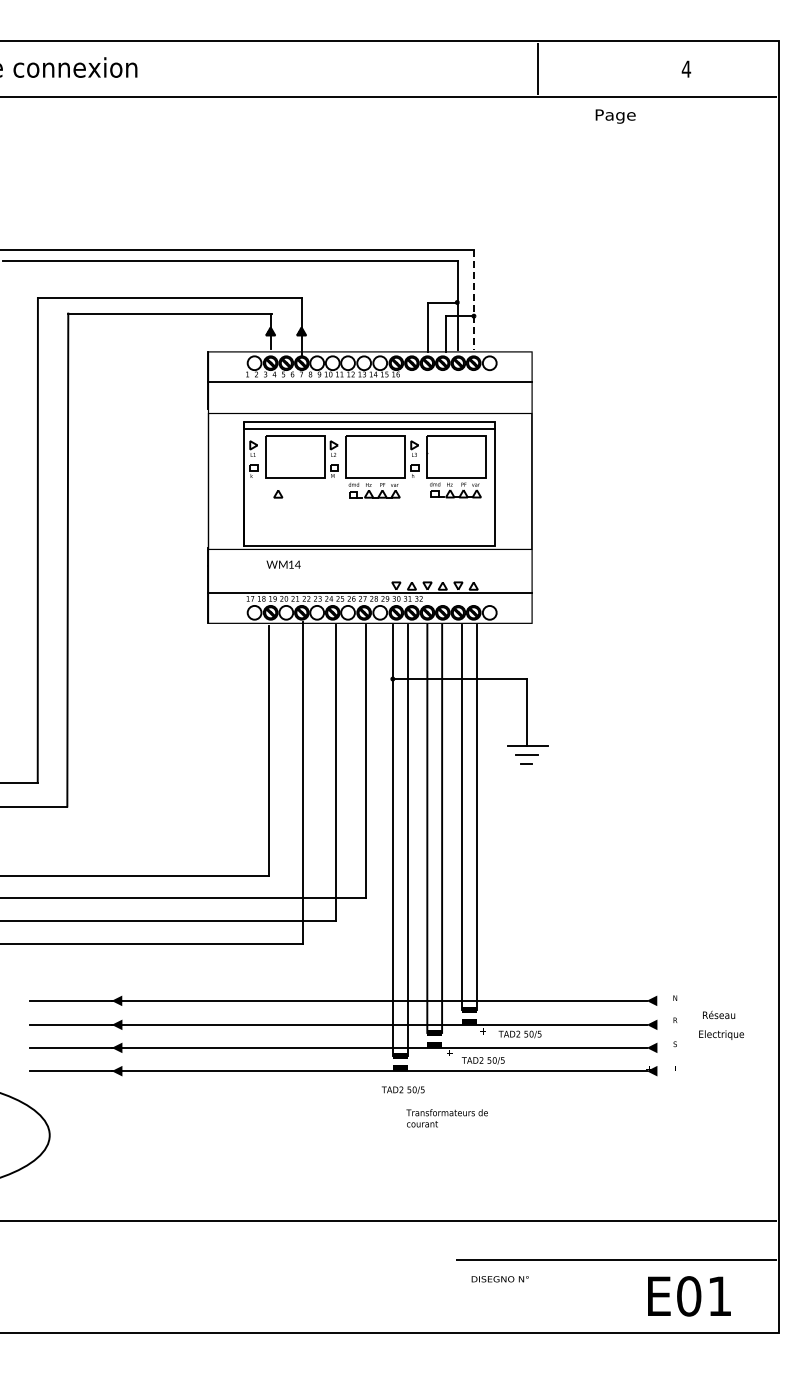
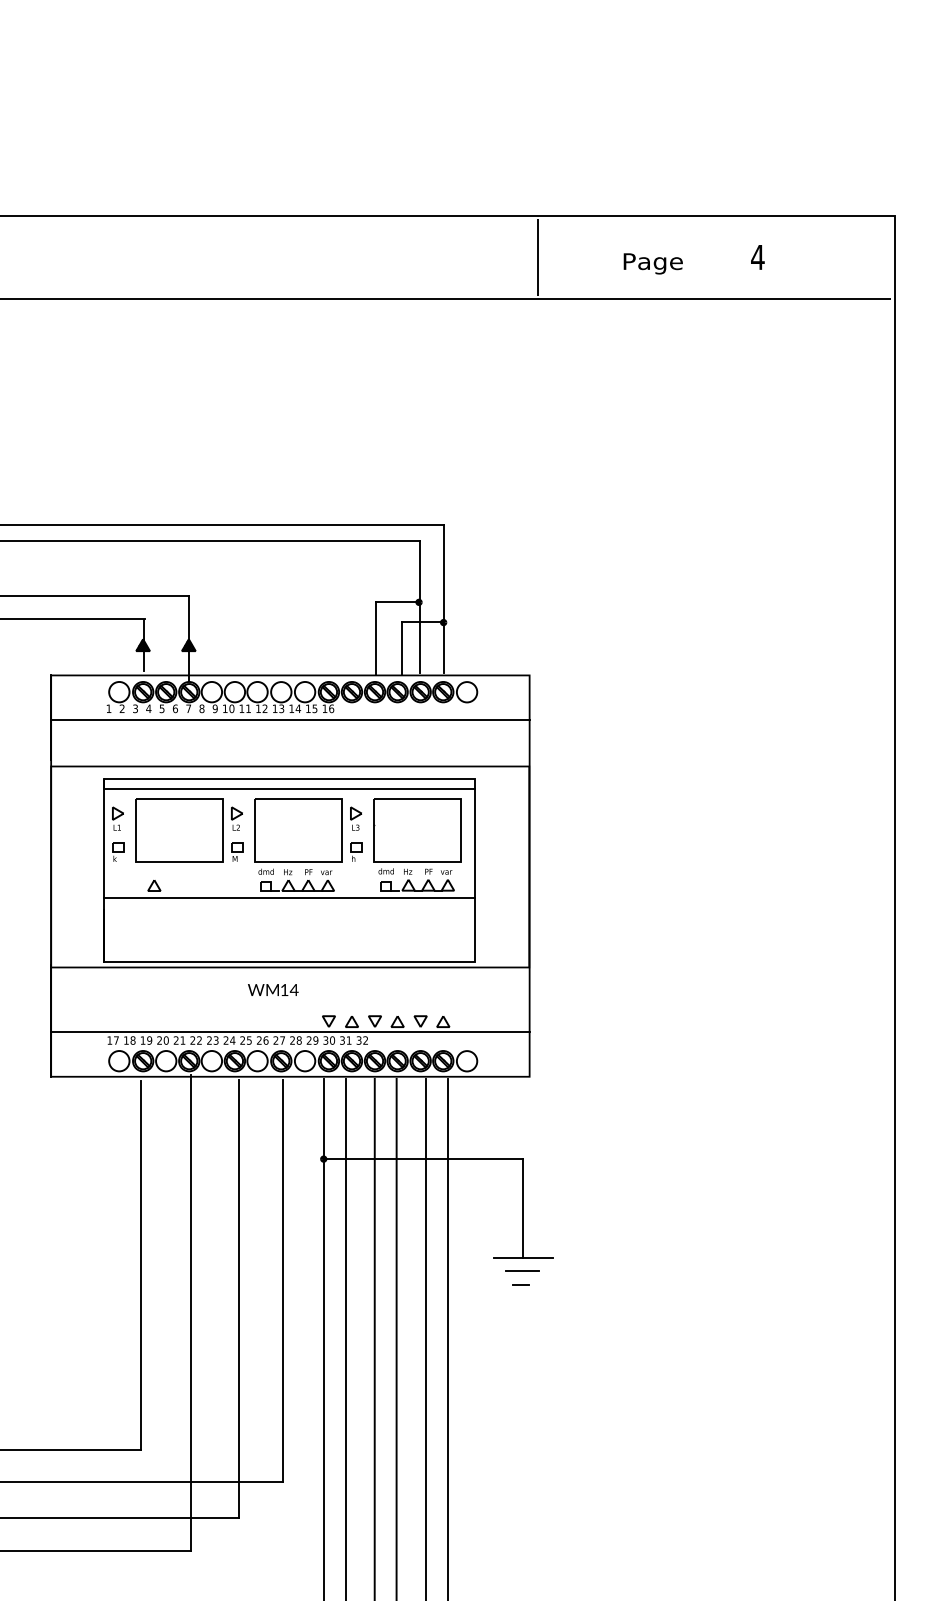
text: (615, 116) -> (652, 263), moved
line: (473, 300) -> (443, 599), dashed -> solid
line: (369, 502) -> (289, 898), added
text: (283, 564) -> (272, 989), moved

